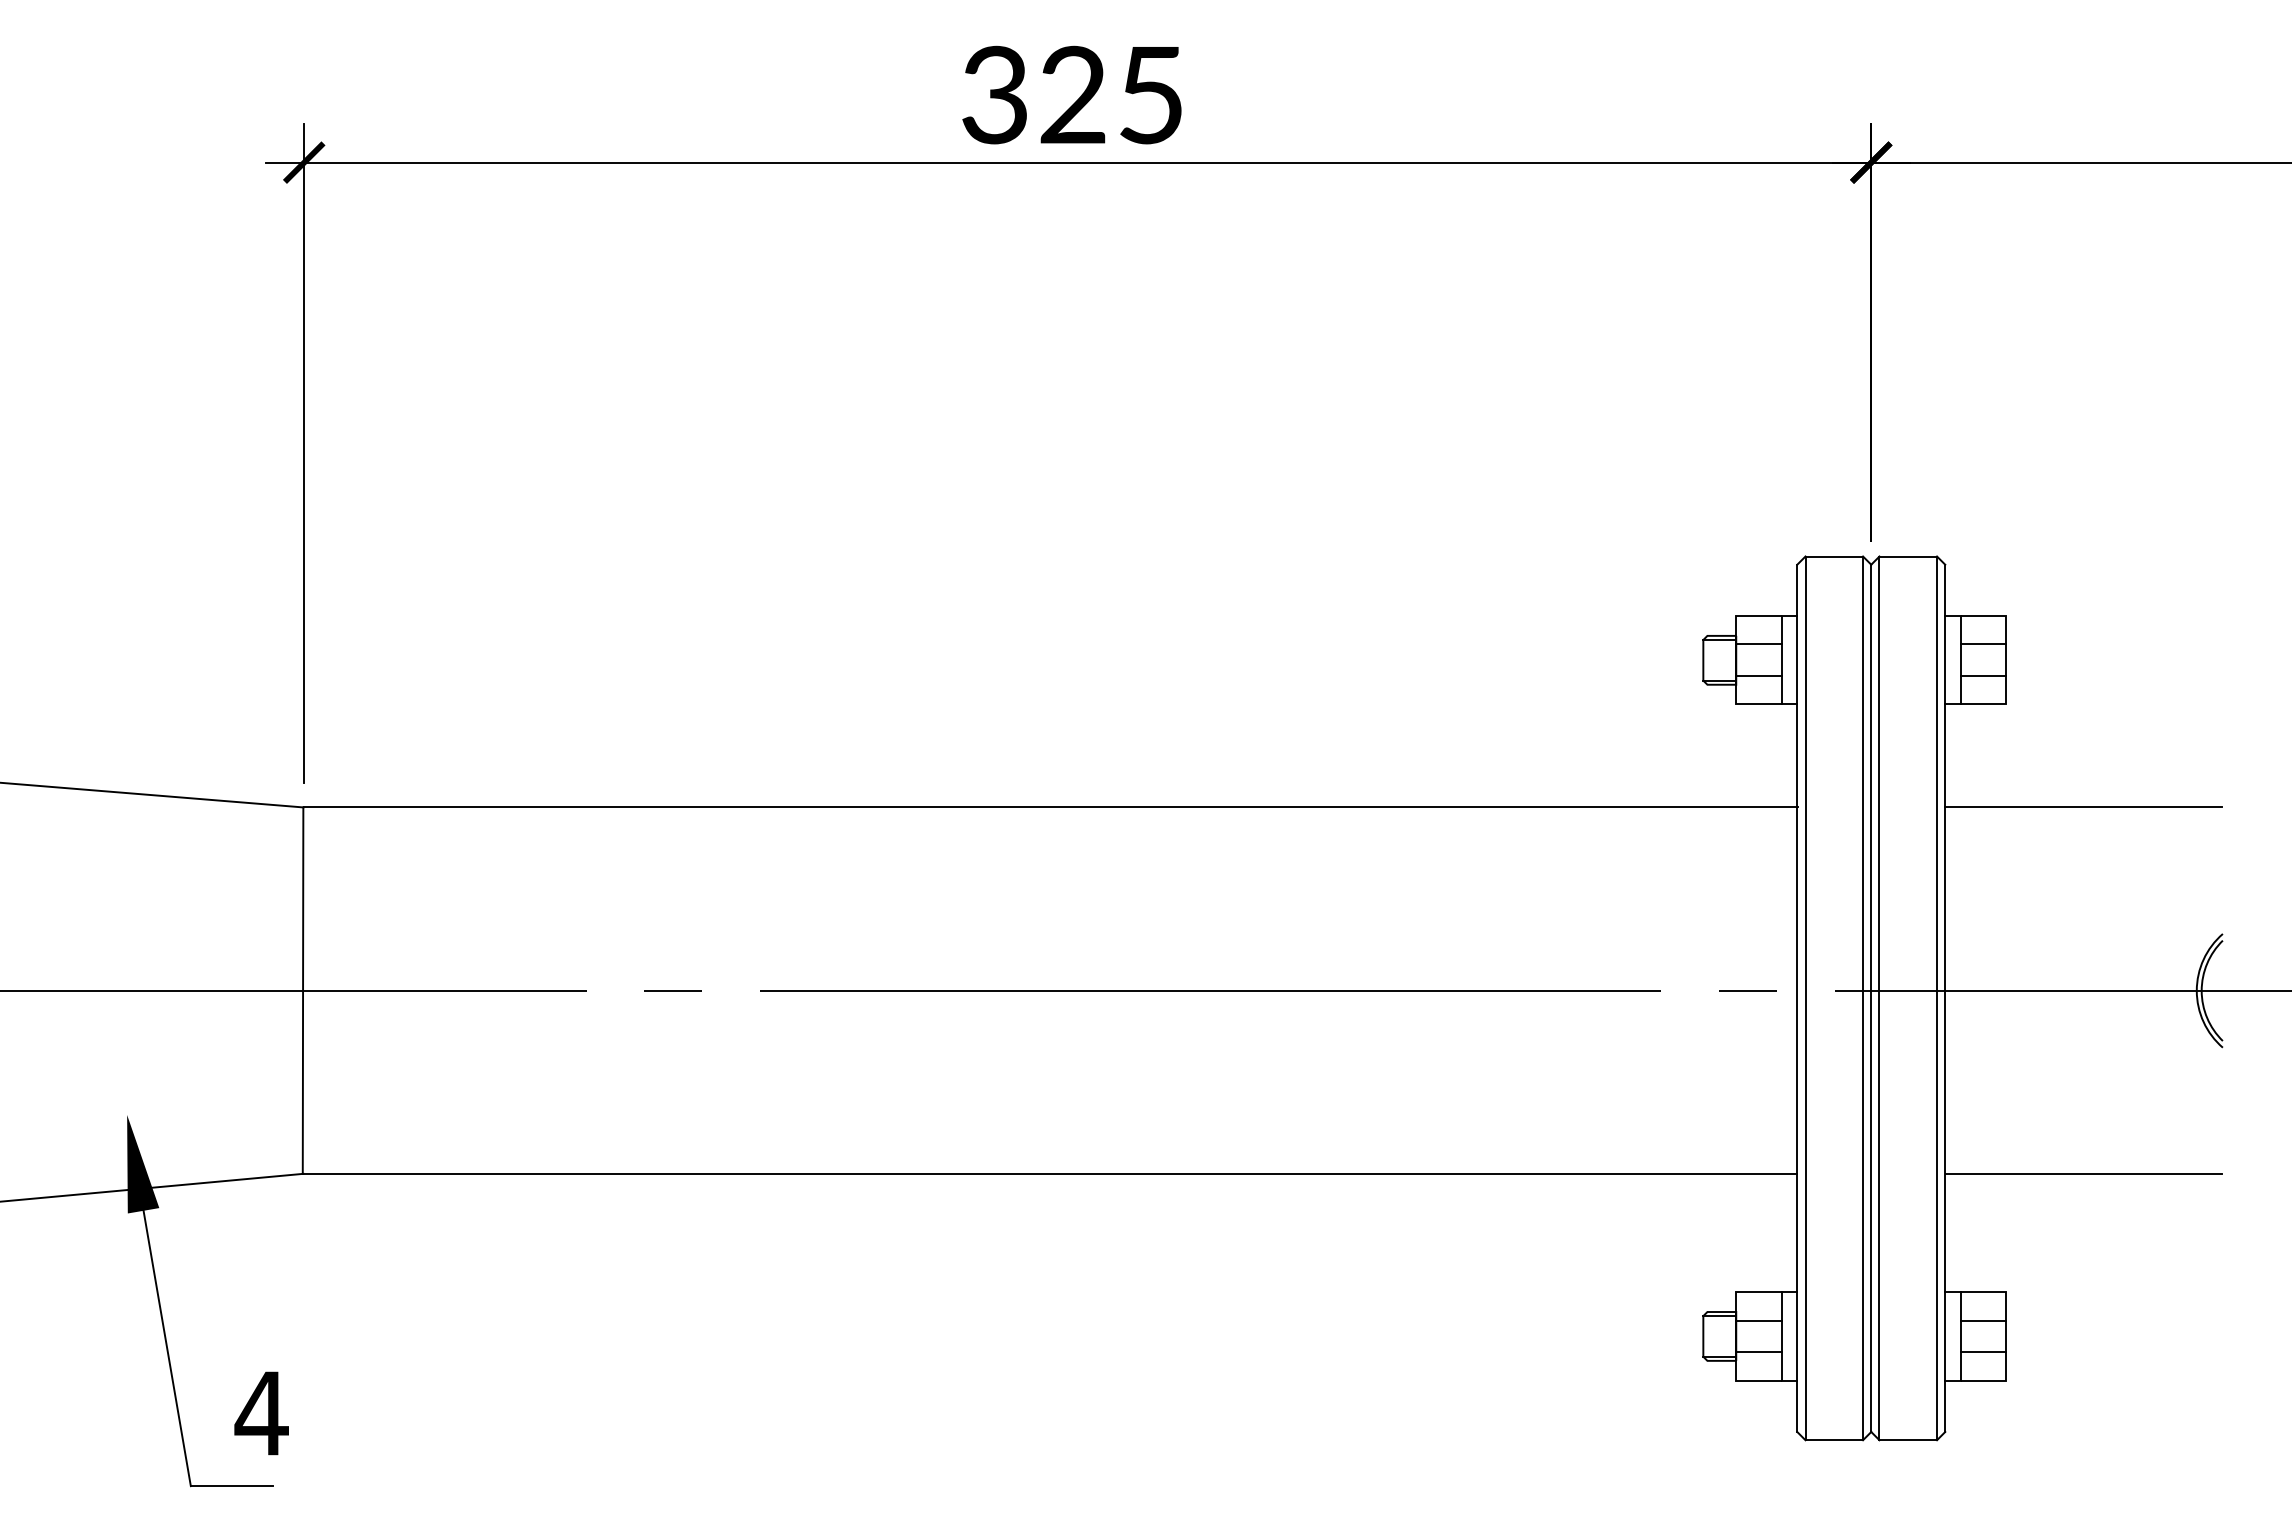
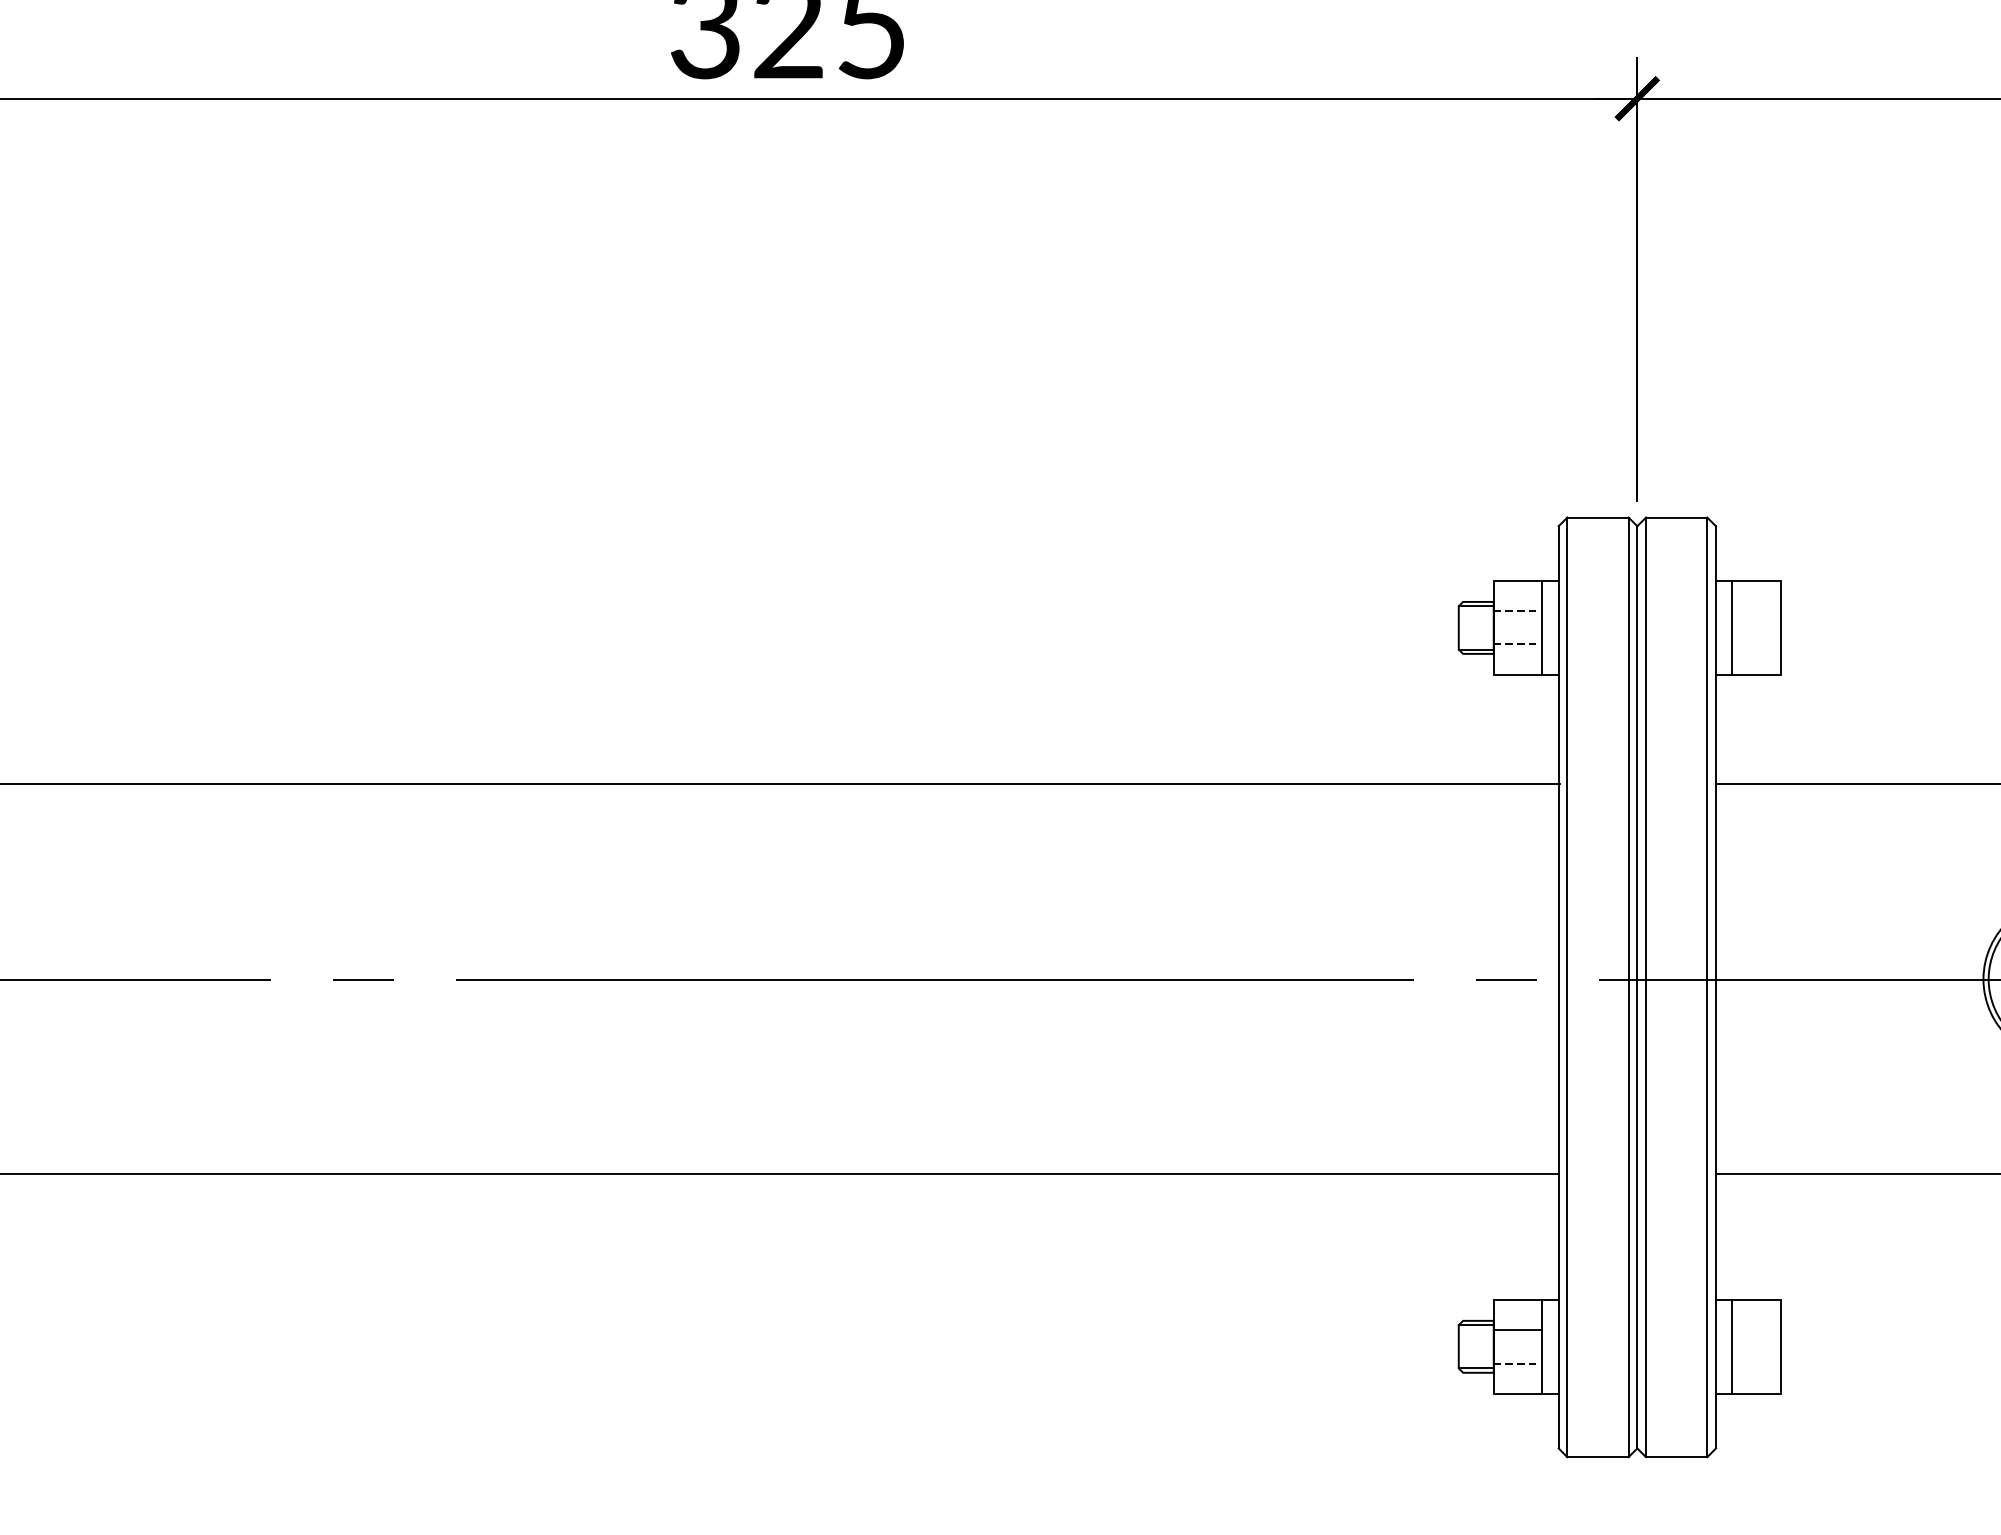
line: (1759, 644) -> (1518, 611), solid -> dashed
line: (1983, 644) -> (1756, 611), removed
line: (1759, 675) -> (1518, 644), solid -> dashed
line: (1983, 675) -> (1756, 644), removed
line: (1983, 1320) -> (1756, 1329), removed
line: (1759, 1352) -> (1518, 1363), solid -> dashed
line: (1983, 1352) -> (1756, 1363), removed

